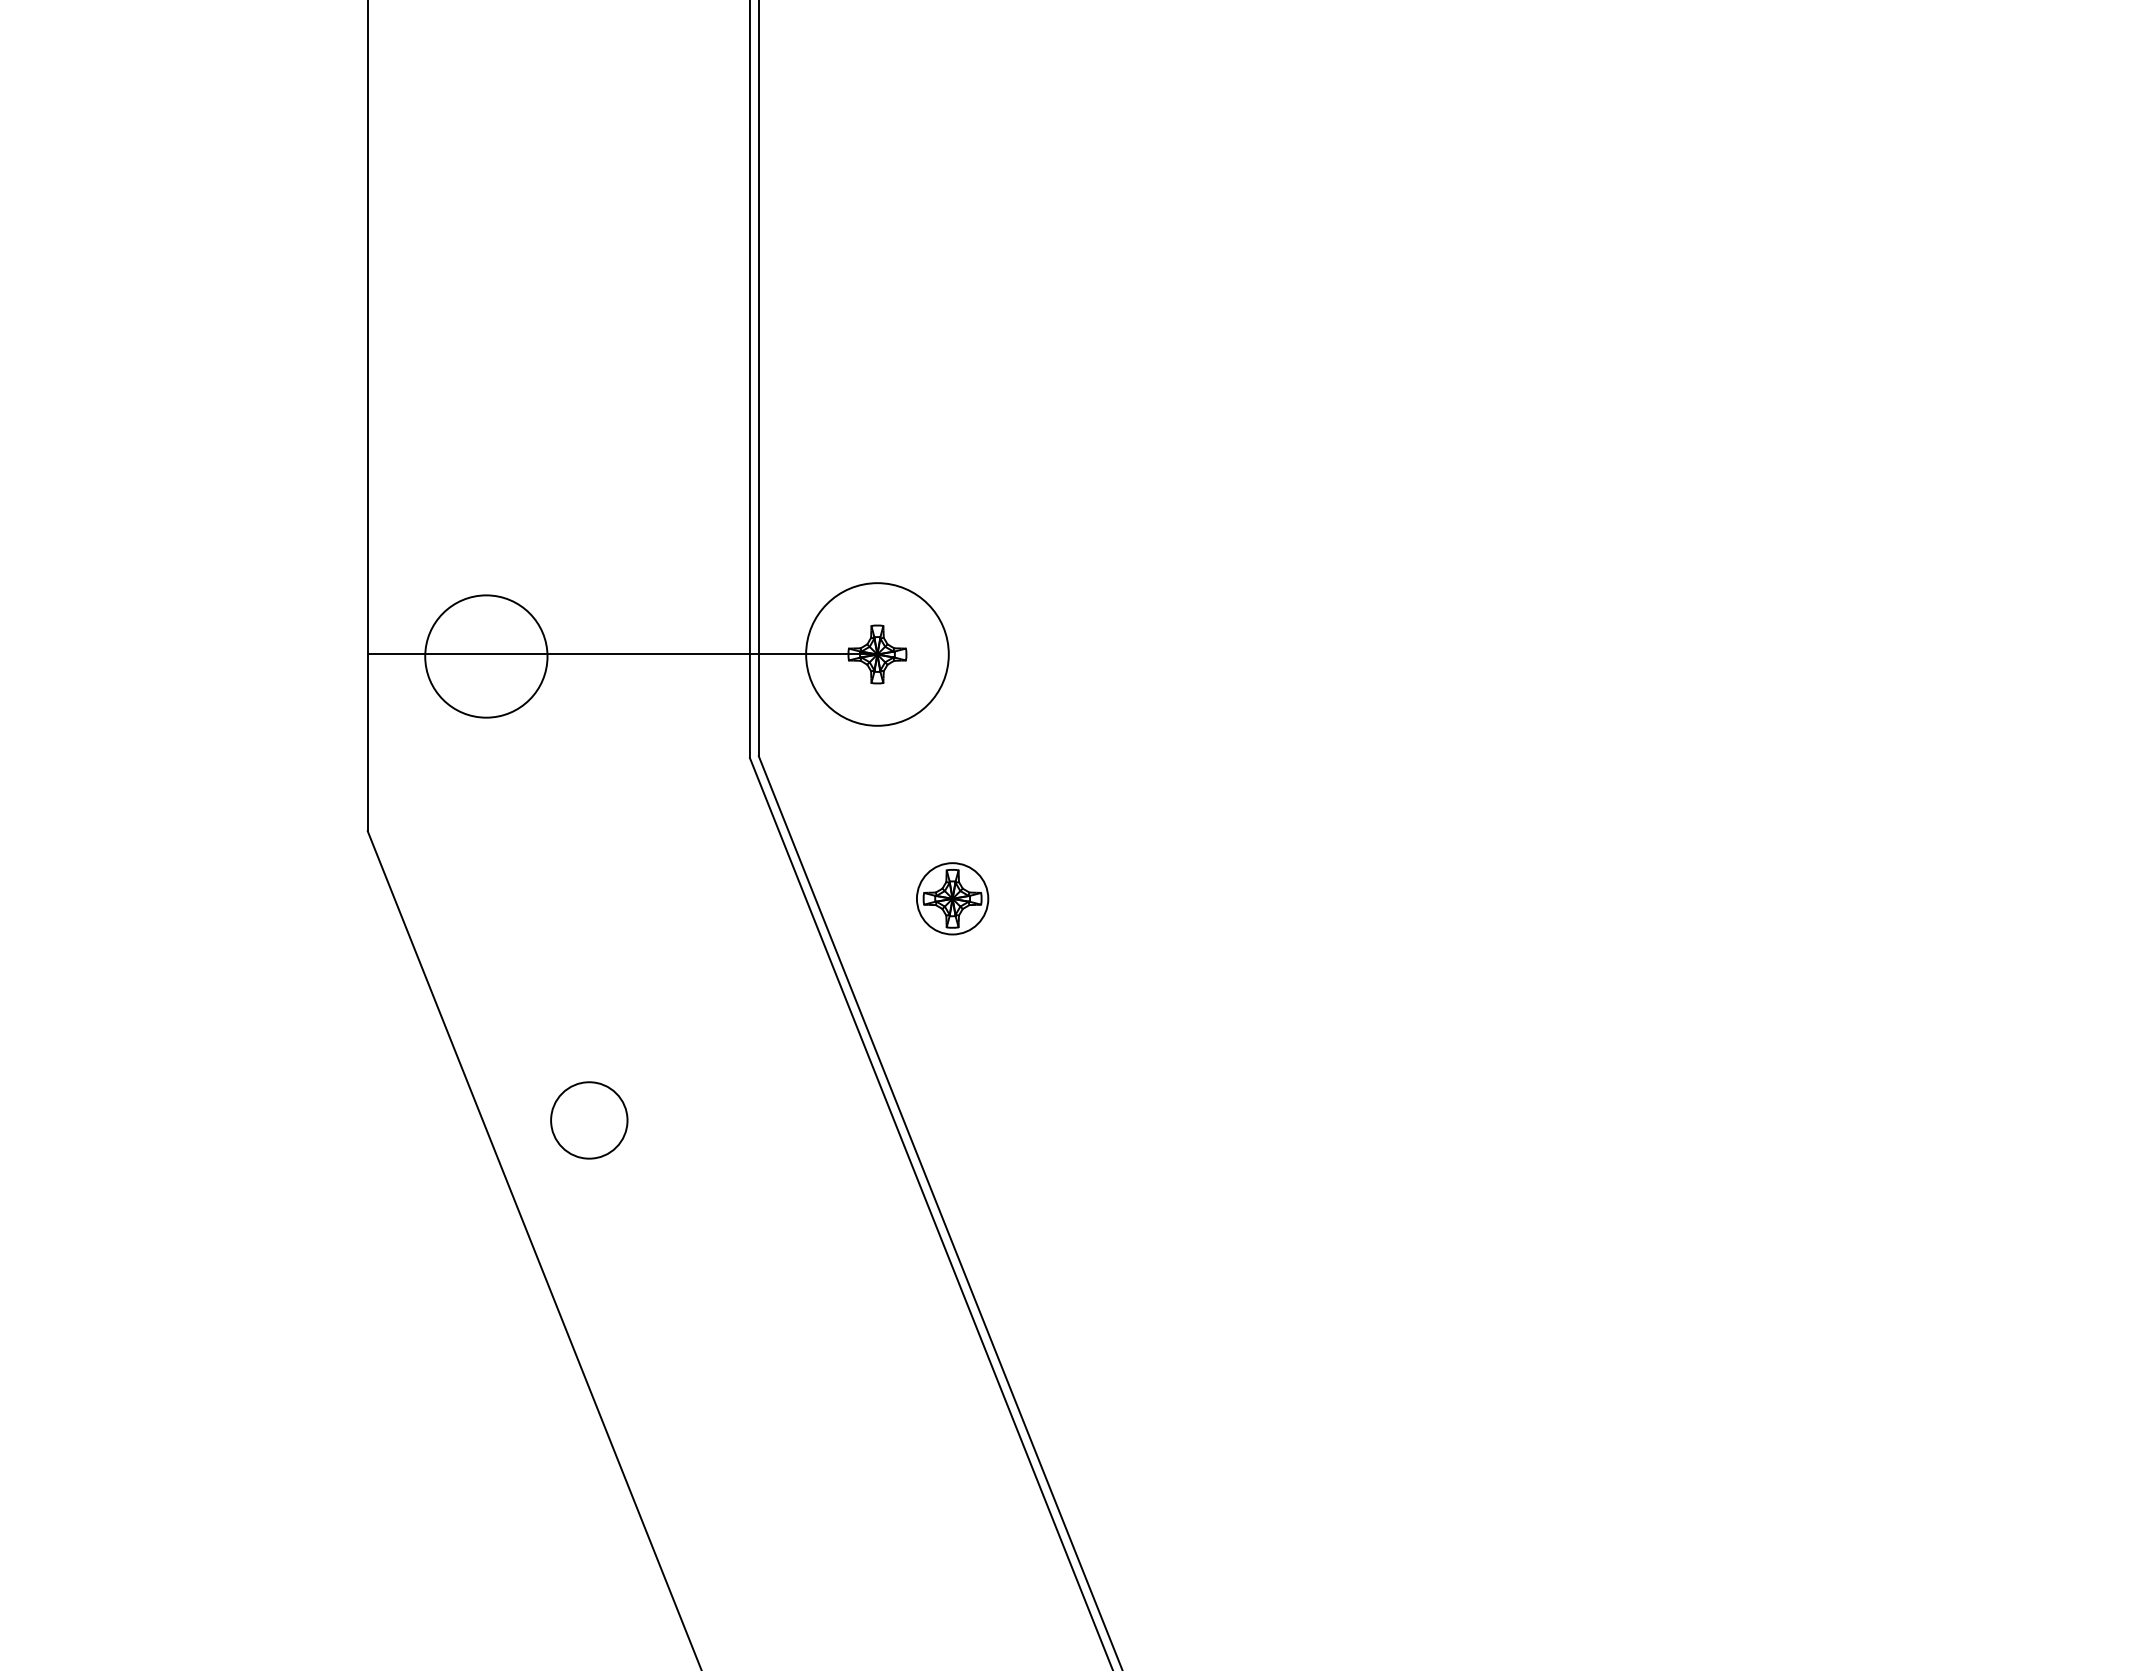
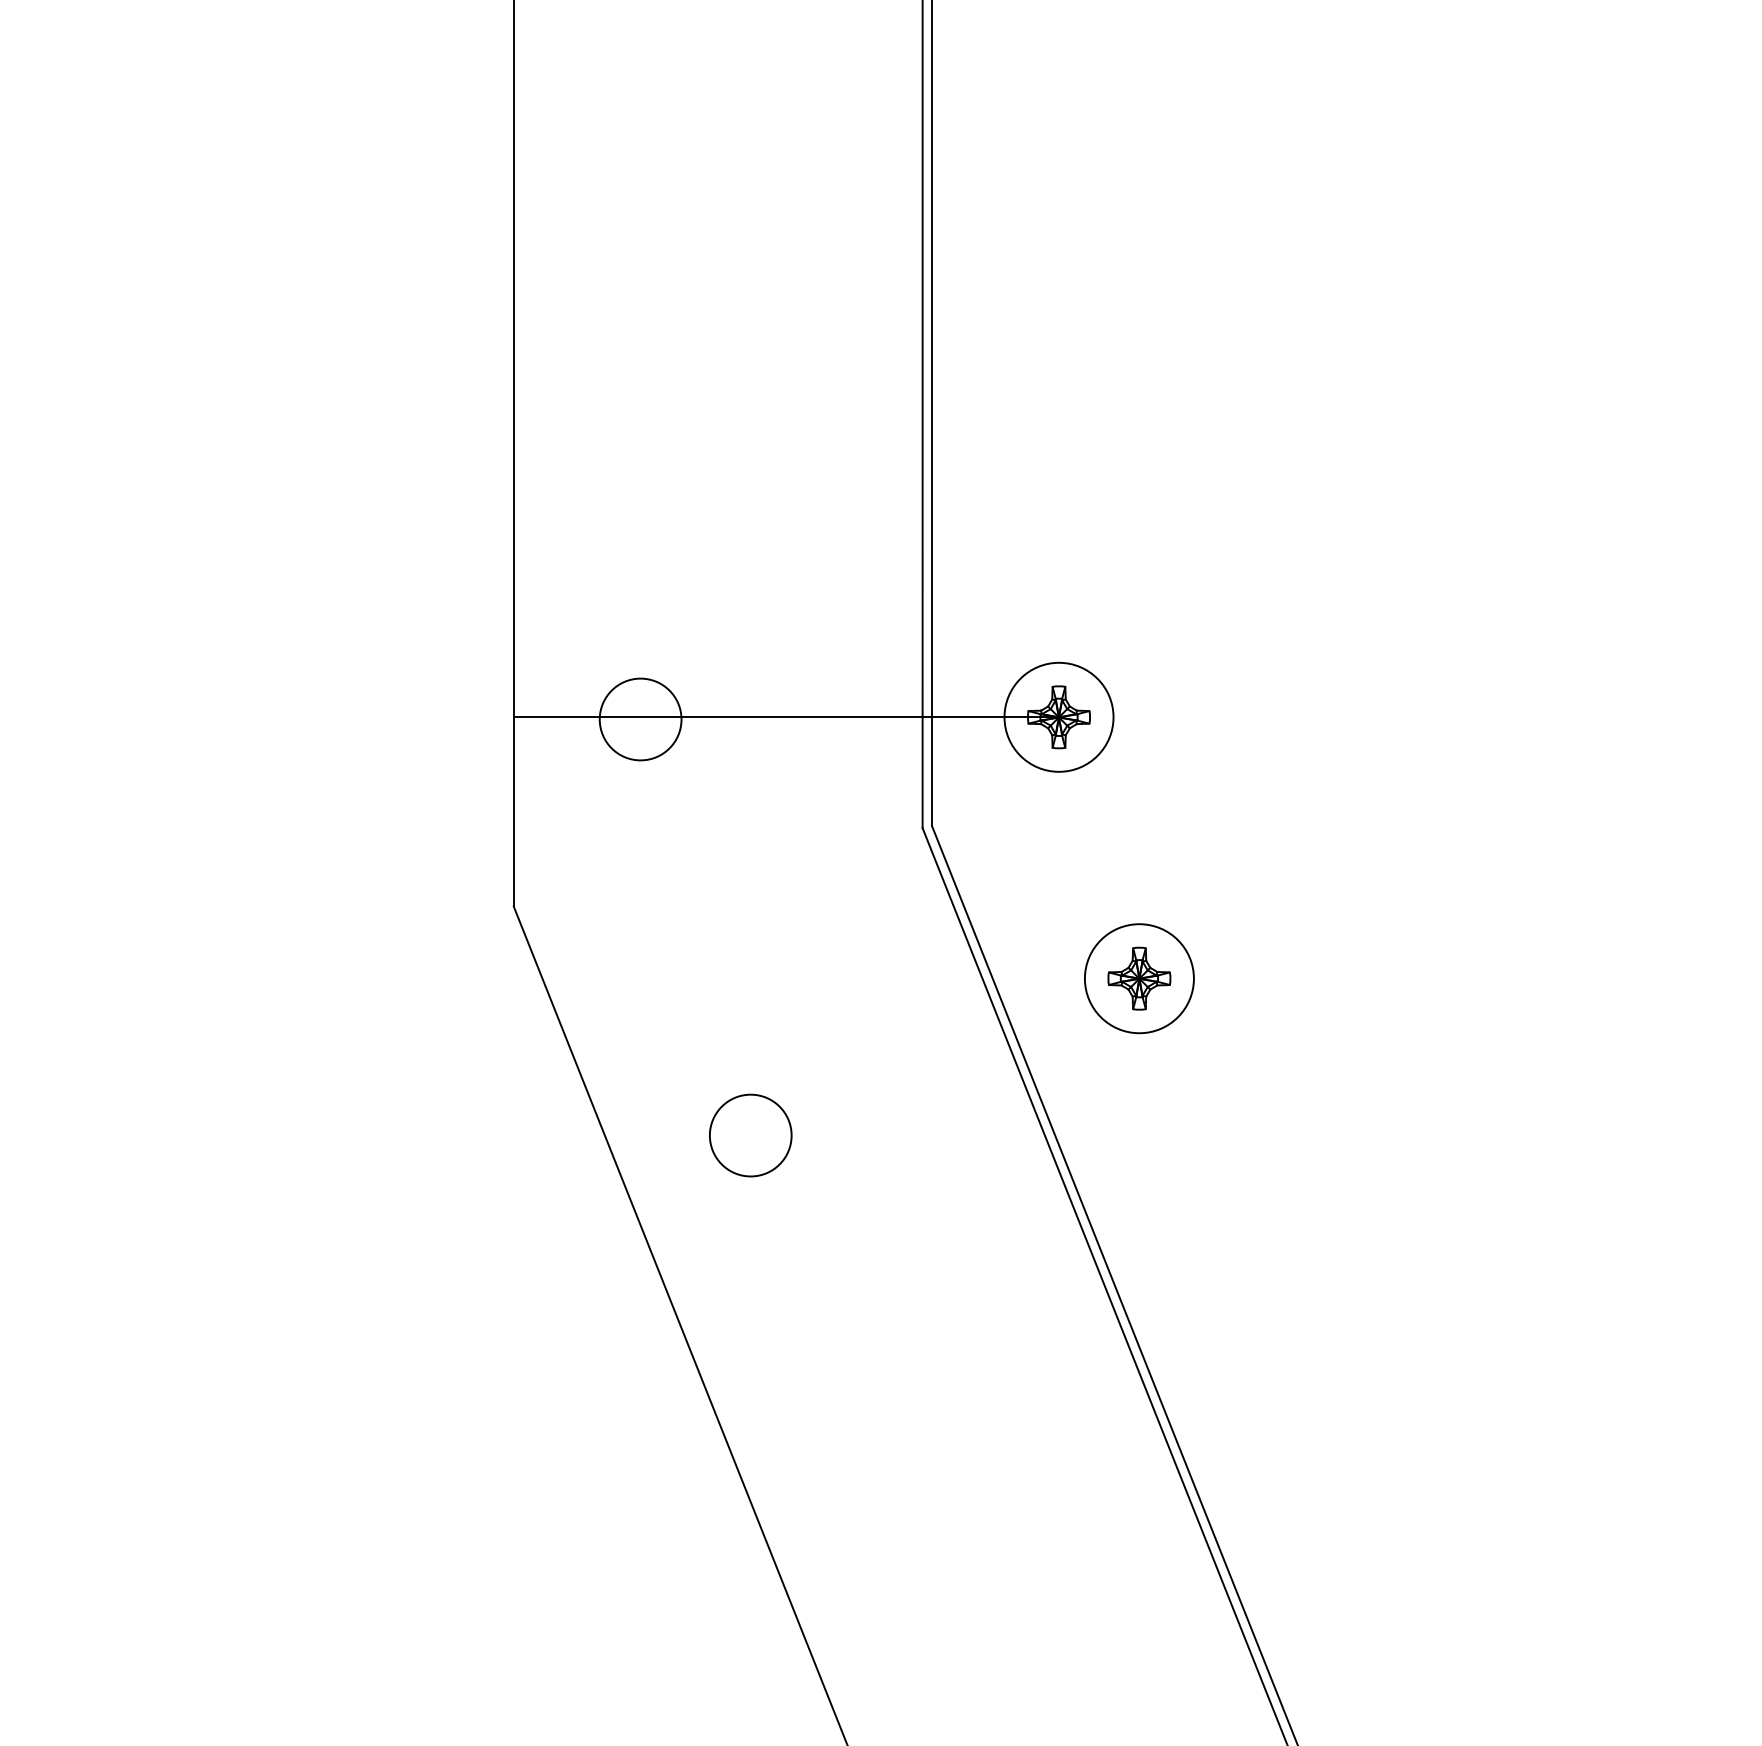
circle: (877, 654) -> (1059, 717), size x0.71
circle: (486, 656) -> (640, 719), size x0.62
circle: (952, 898) -> (1139, 978), size x1.43
circle: (589, 1120) -> (750, 1135), moved

